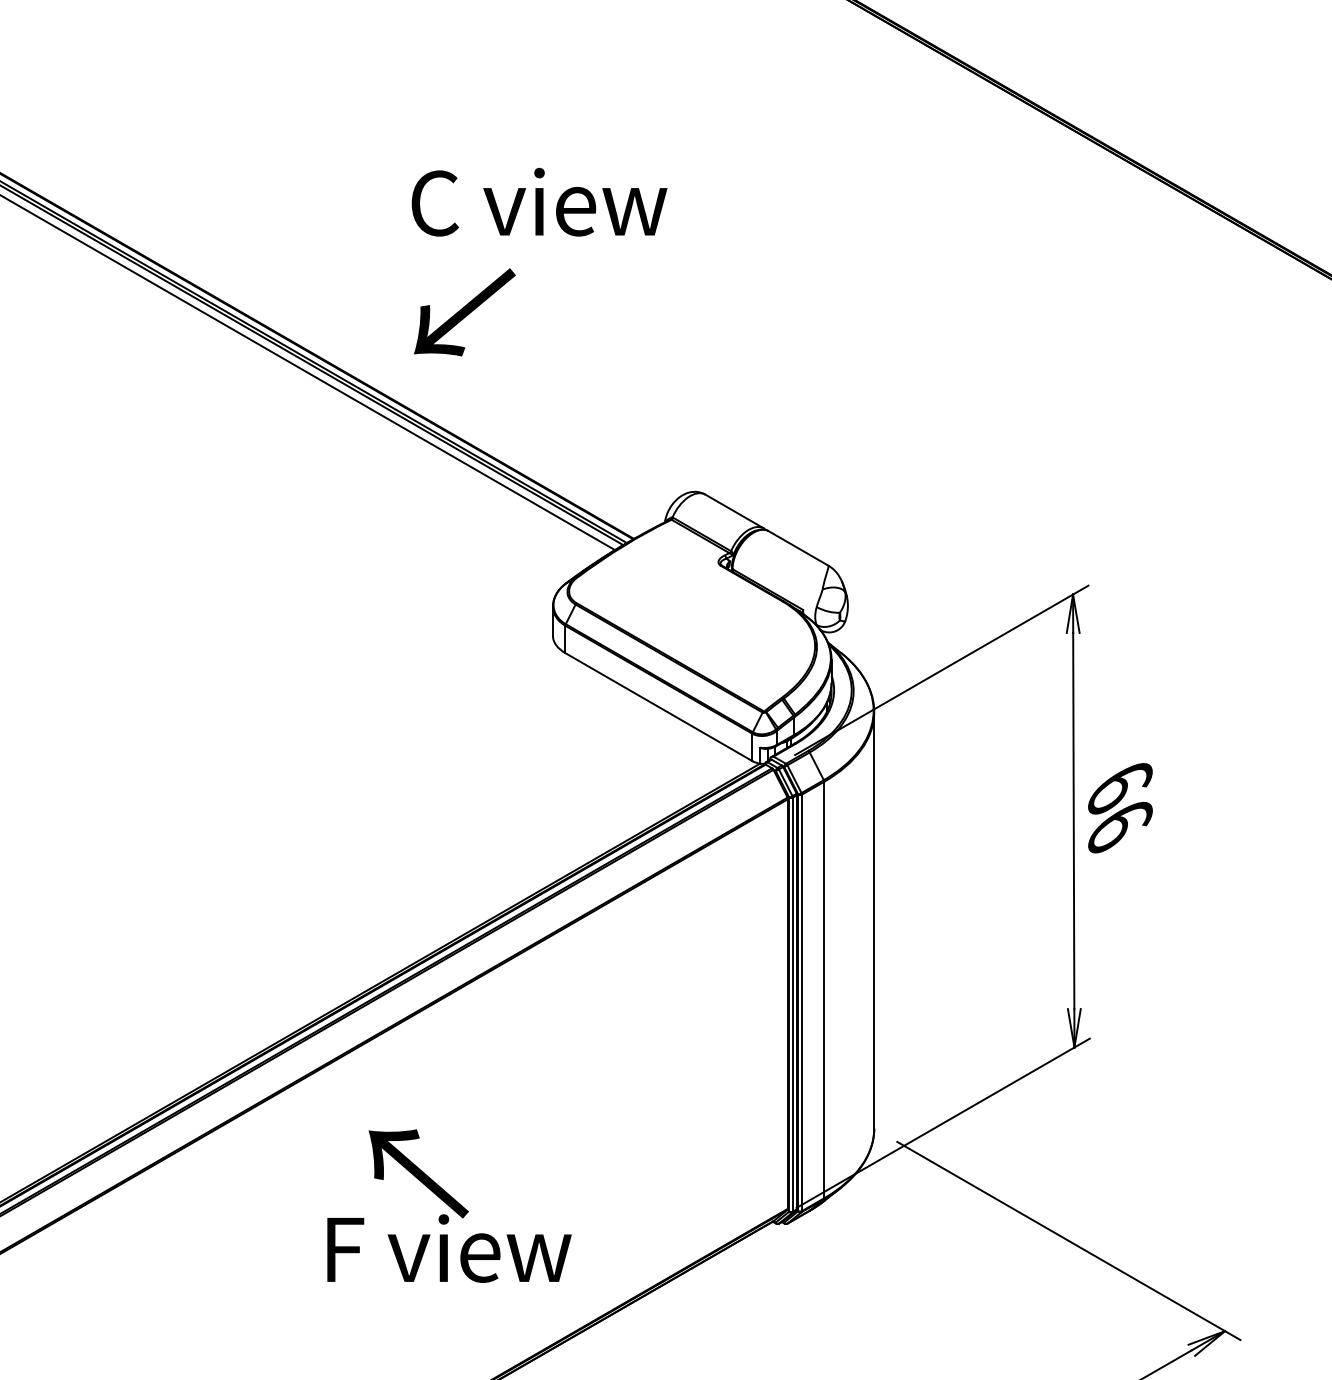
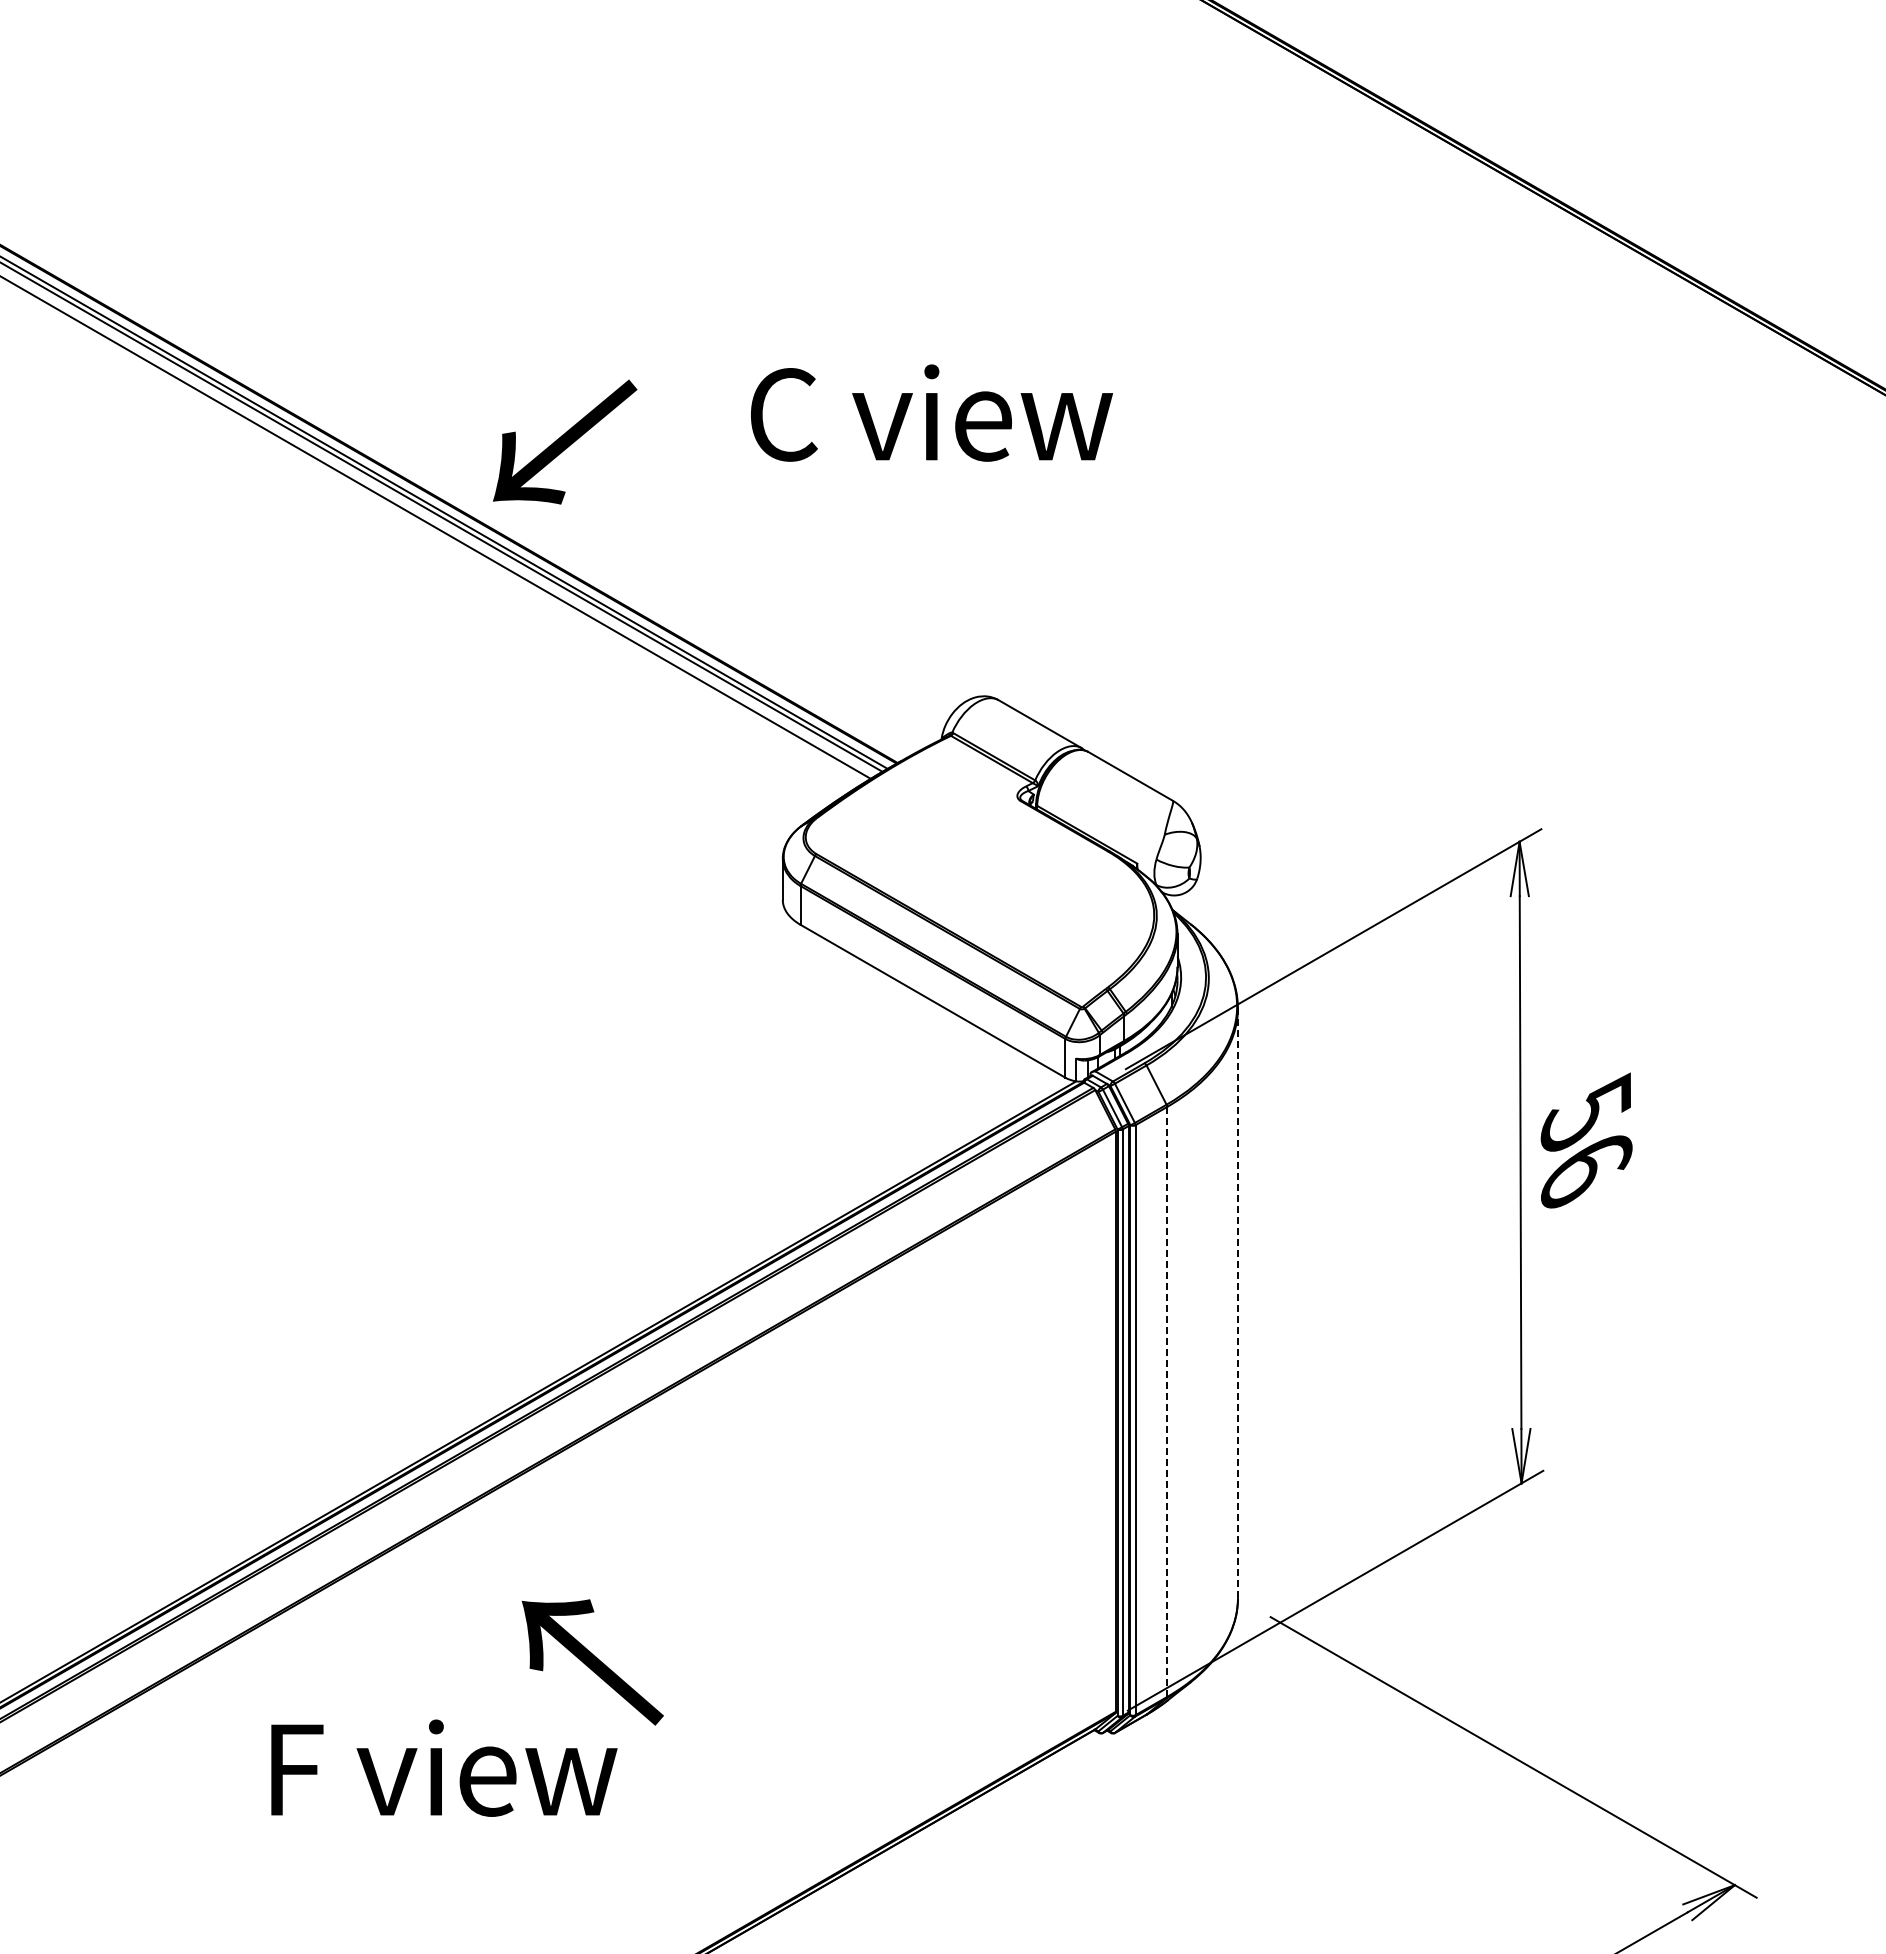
text: (539, 201) -> (931, 412), moved
text: (465, 311) -> (565, 441), moved
text: (1120, 785) -> (1586, 1112), 66 -> 56
line: (873, 920) -> (1237, 1303), solid -> dashed
line: (824, 989) -> (1167, 1401), solid -> dashed
text: (449, 1248) -> (444, 1767), moved

